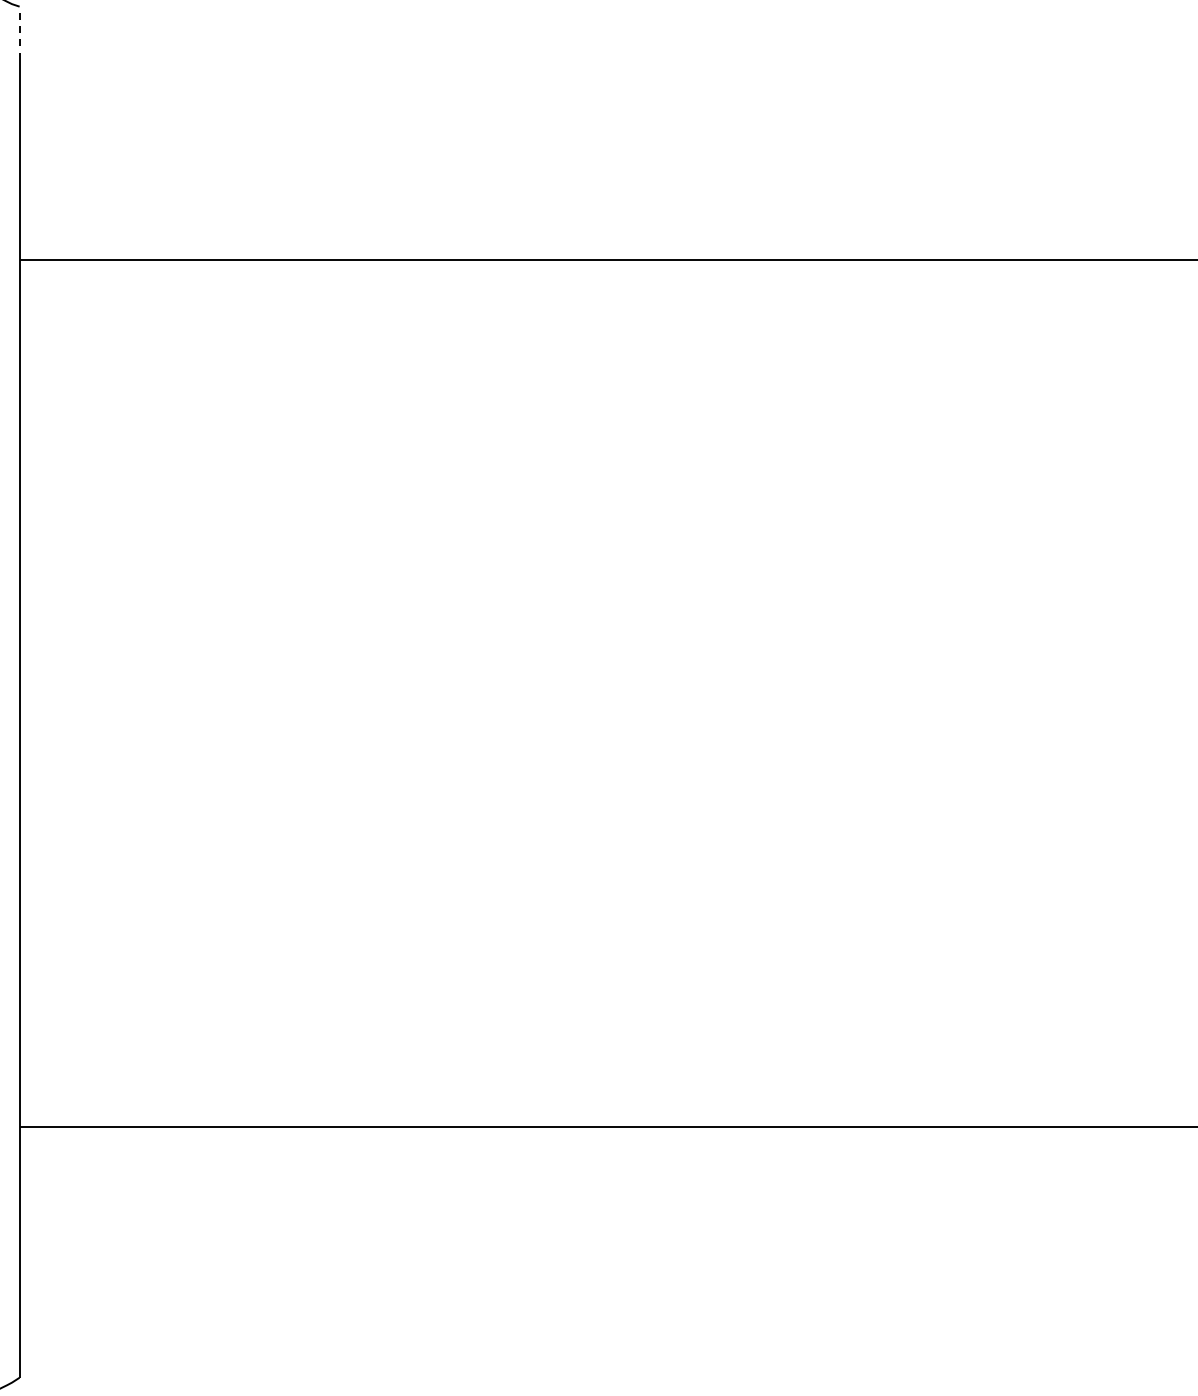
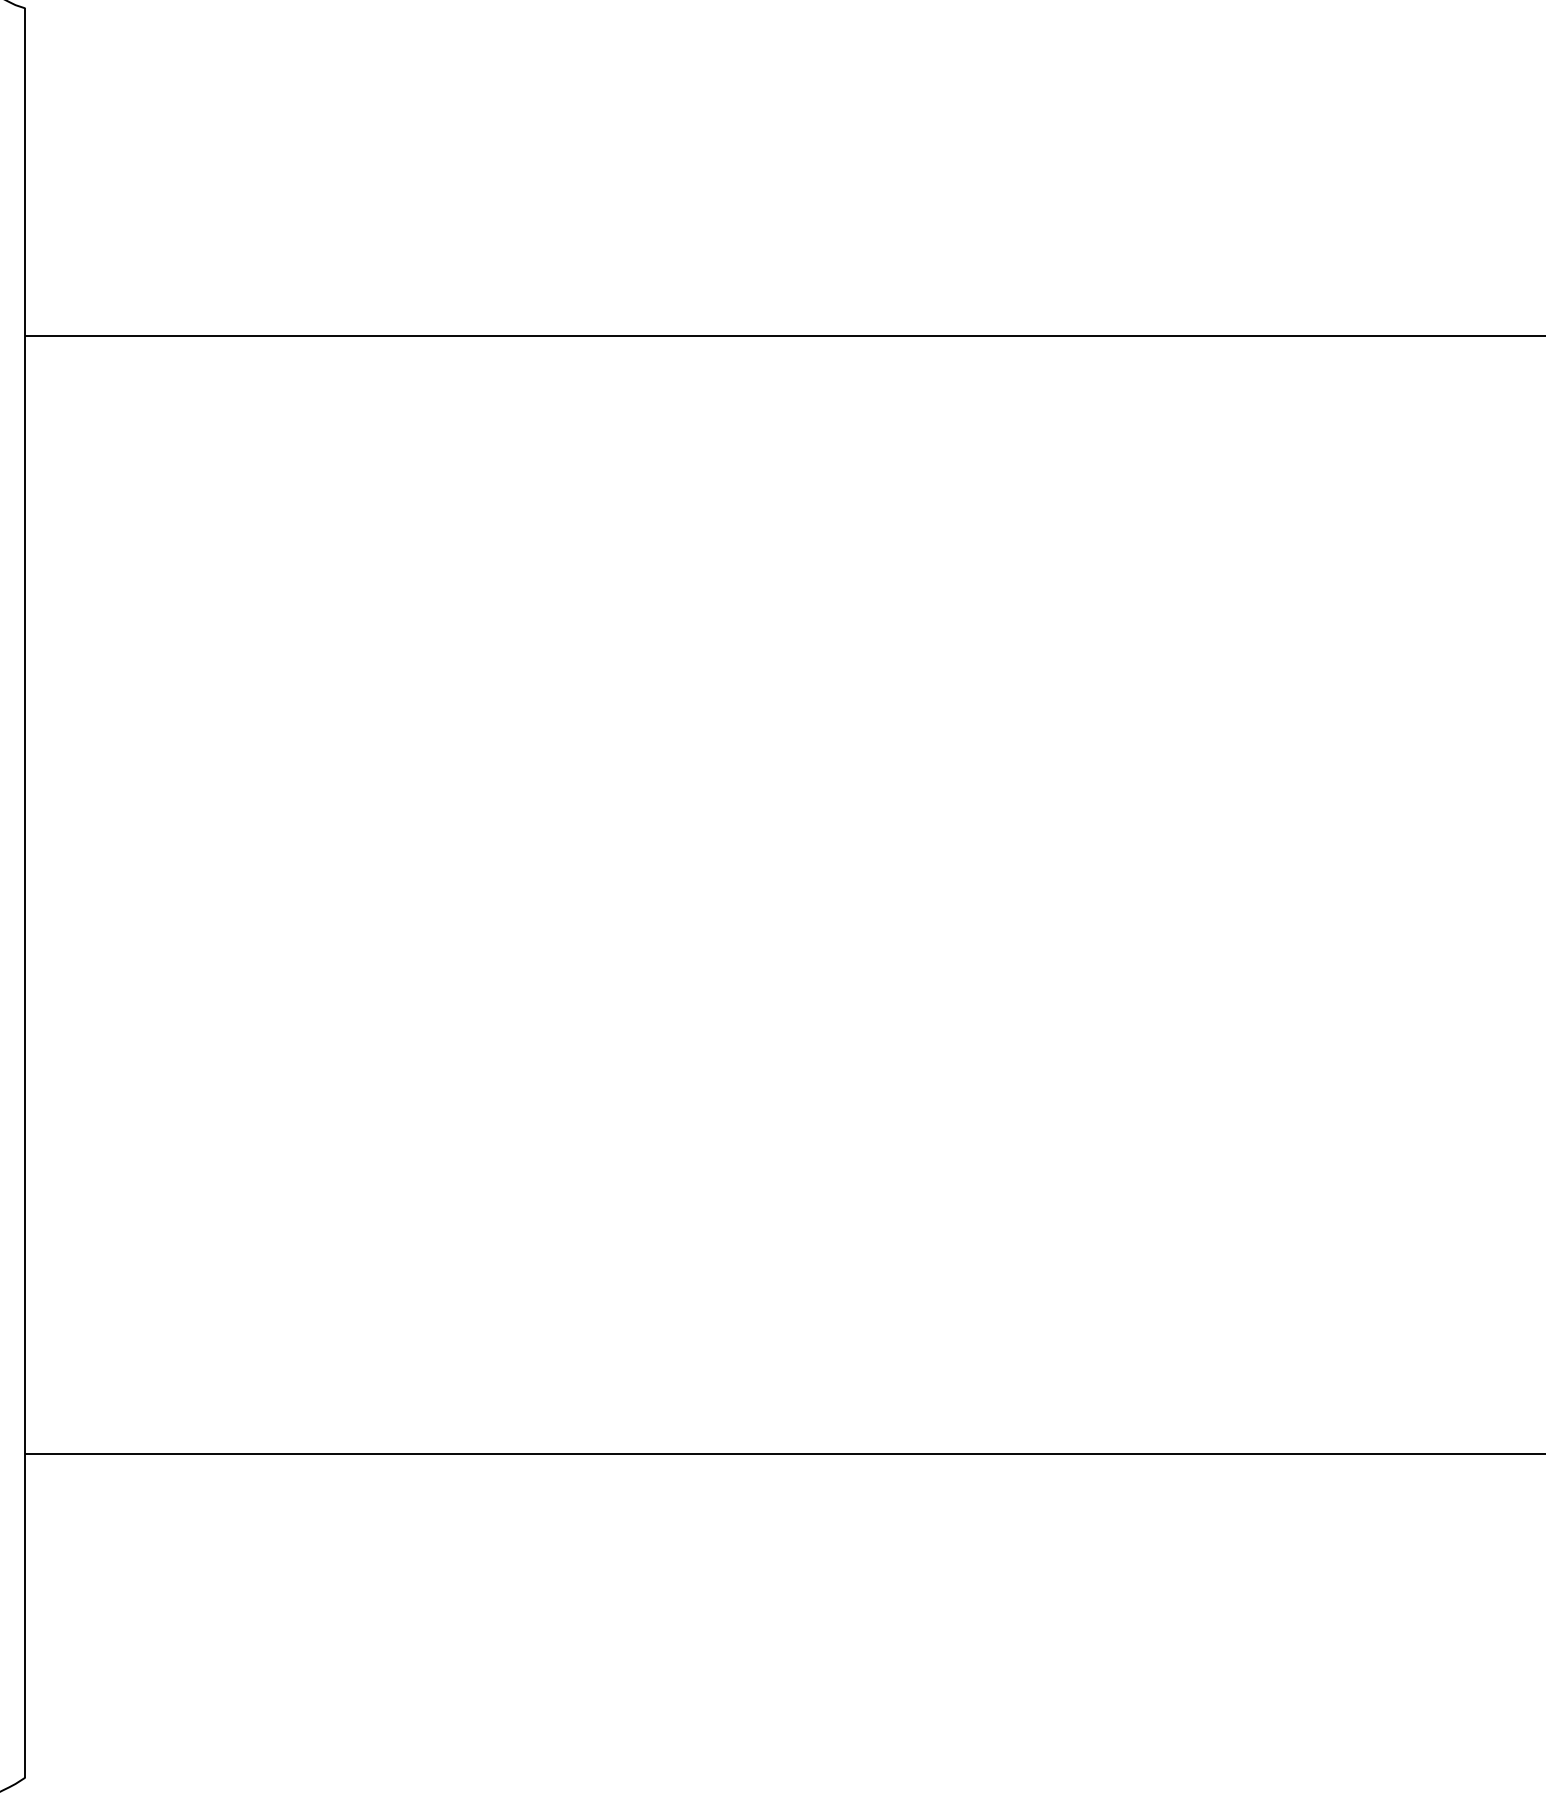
line: (19, 32) -> (25, 41), dashed -> solid

